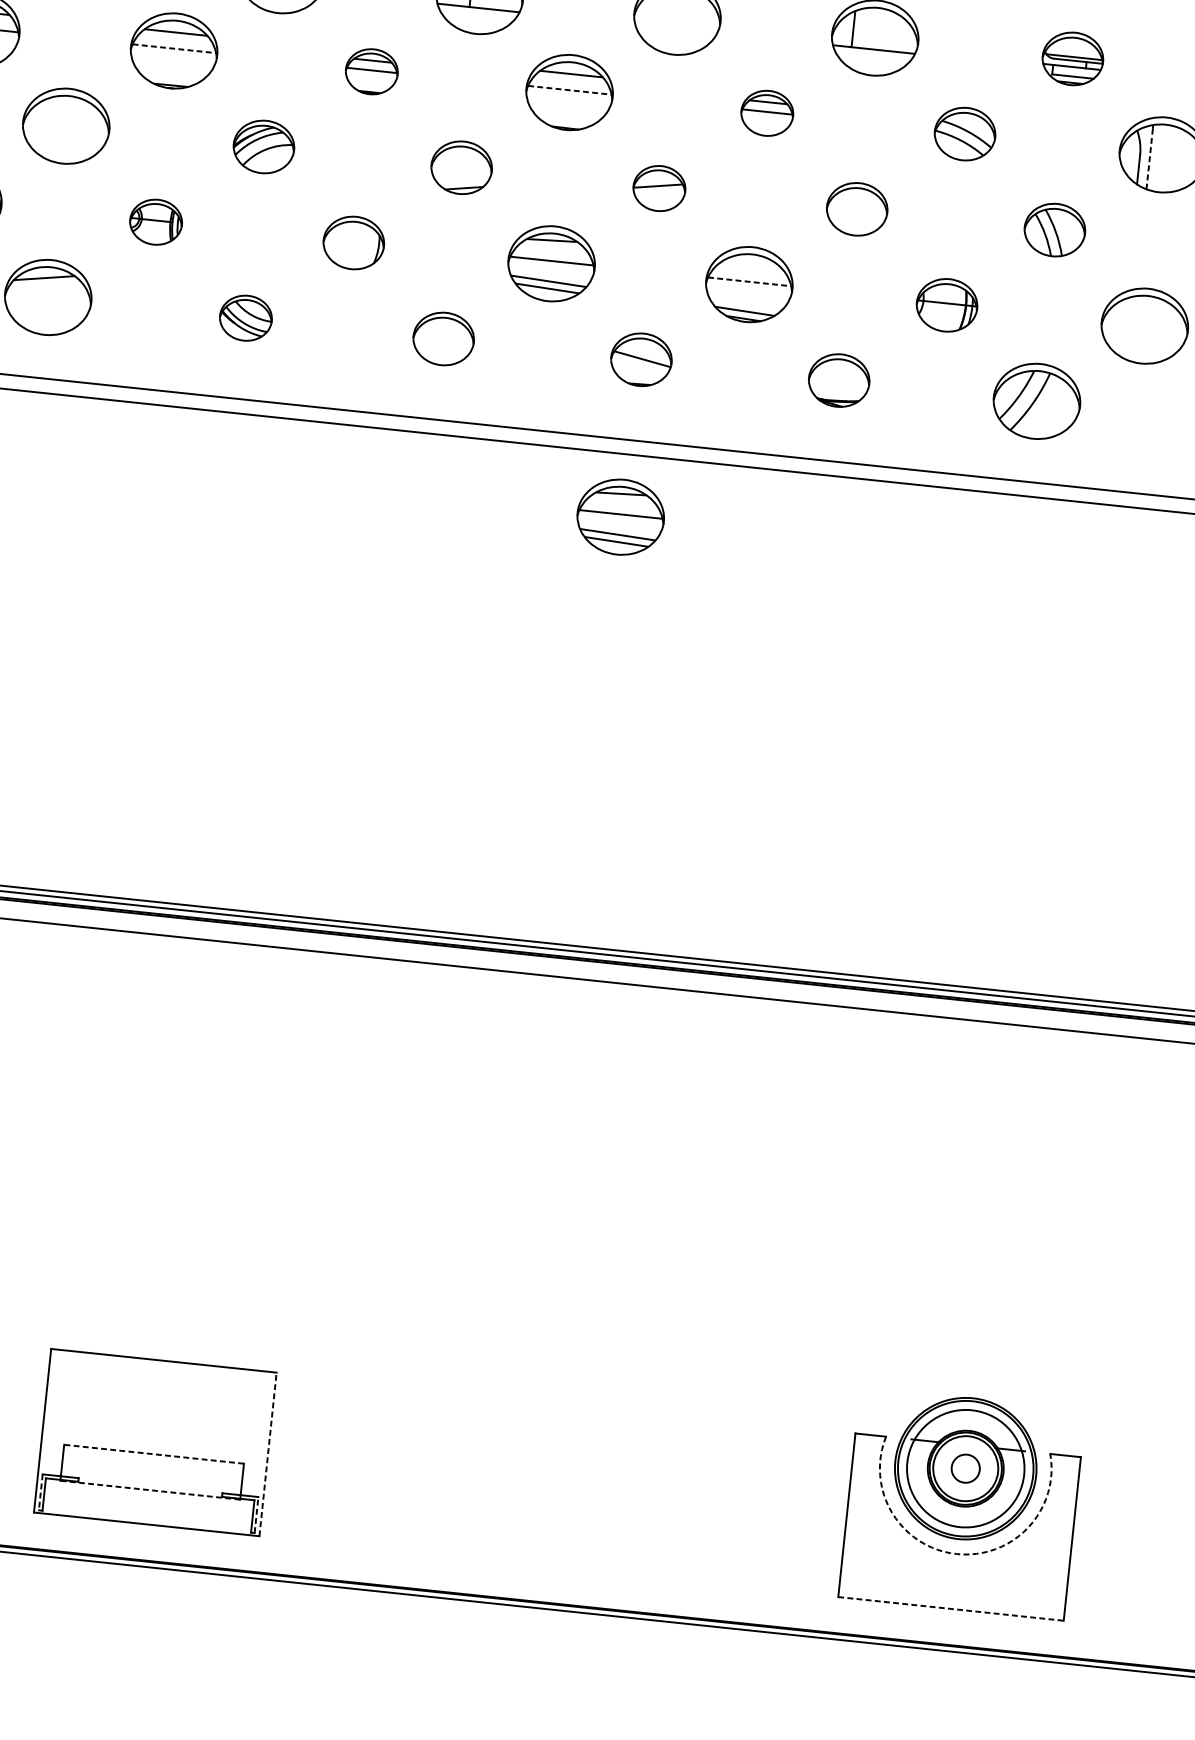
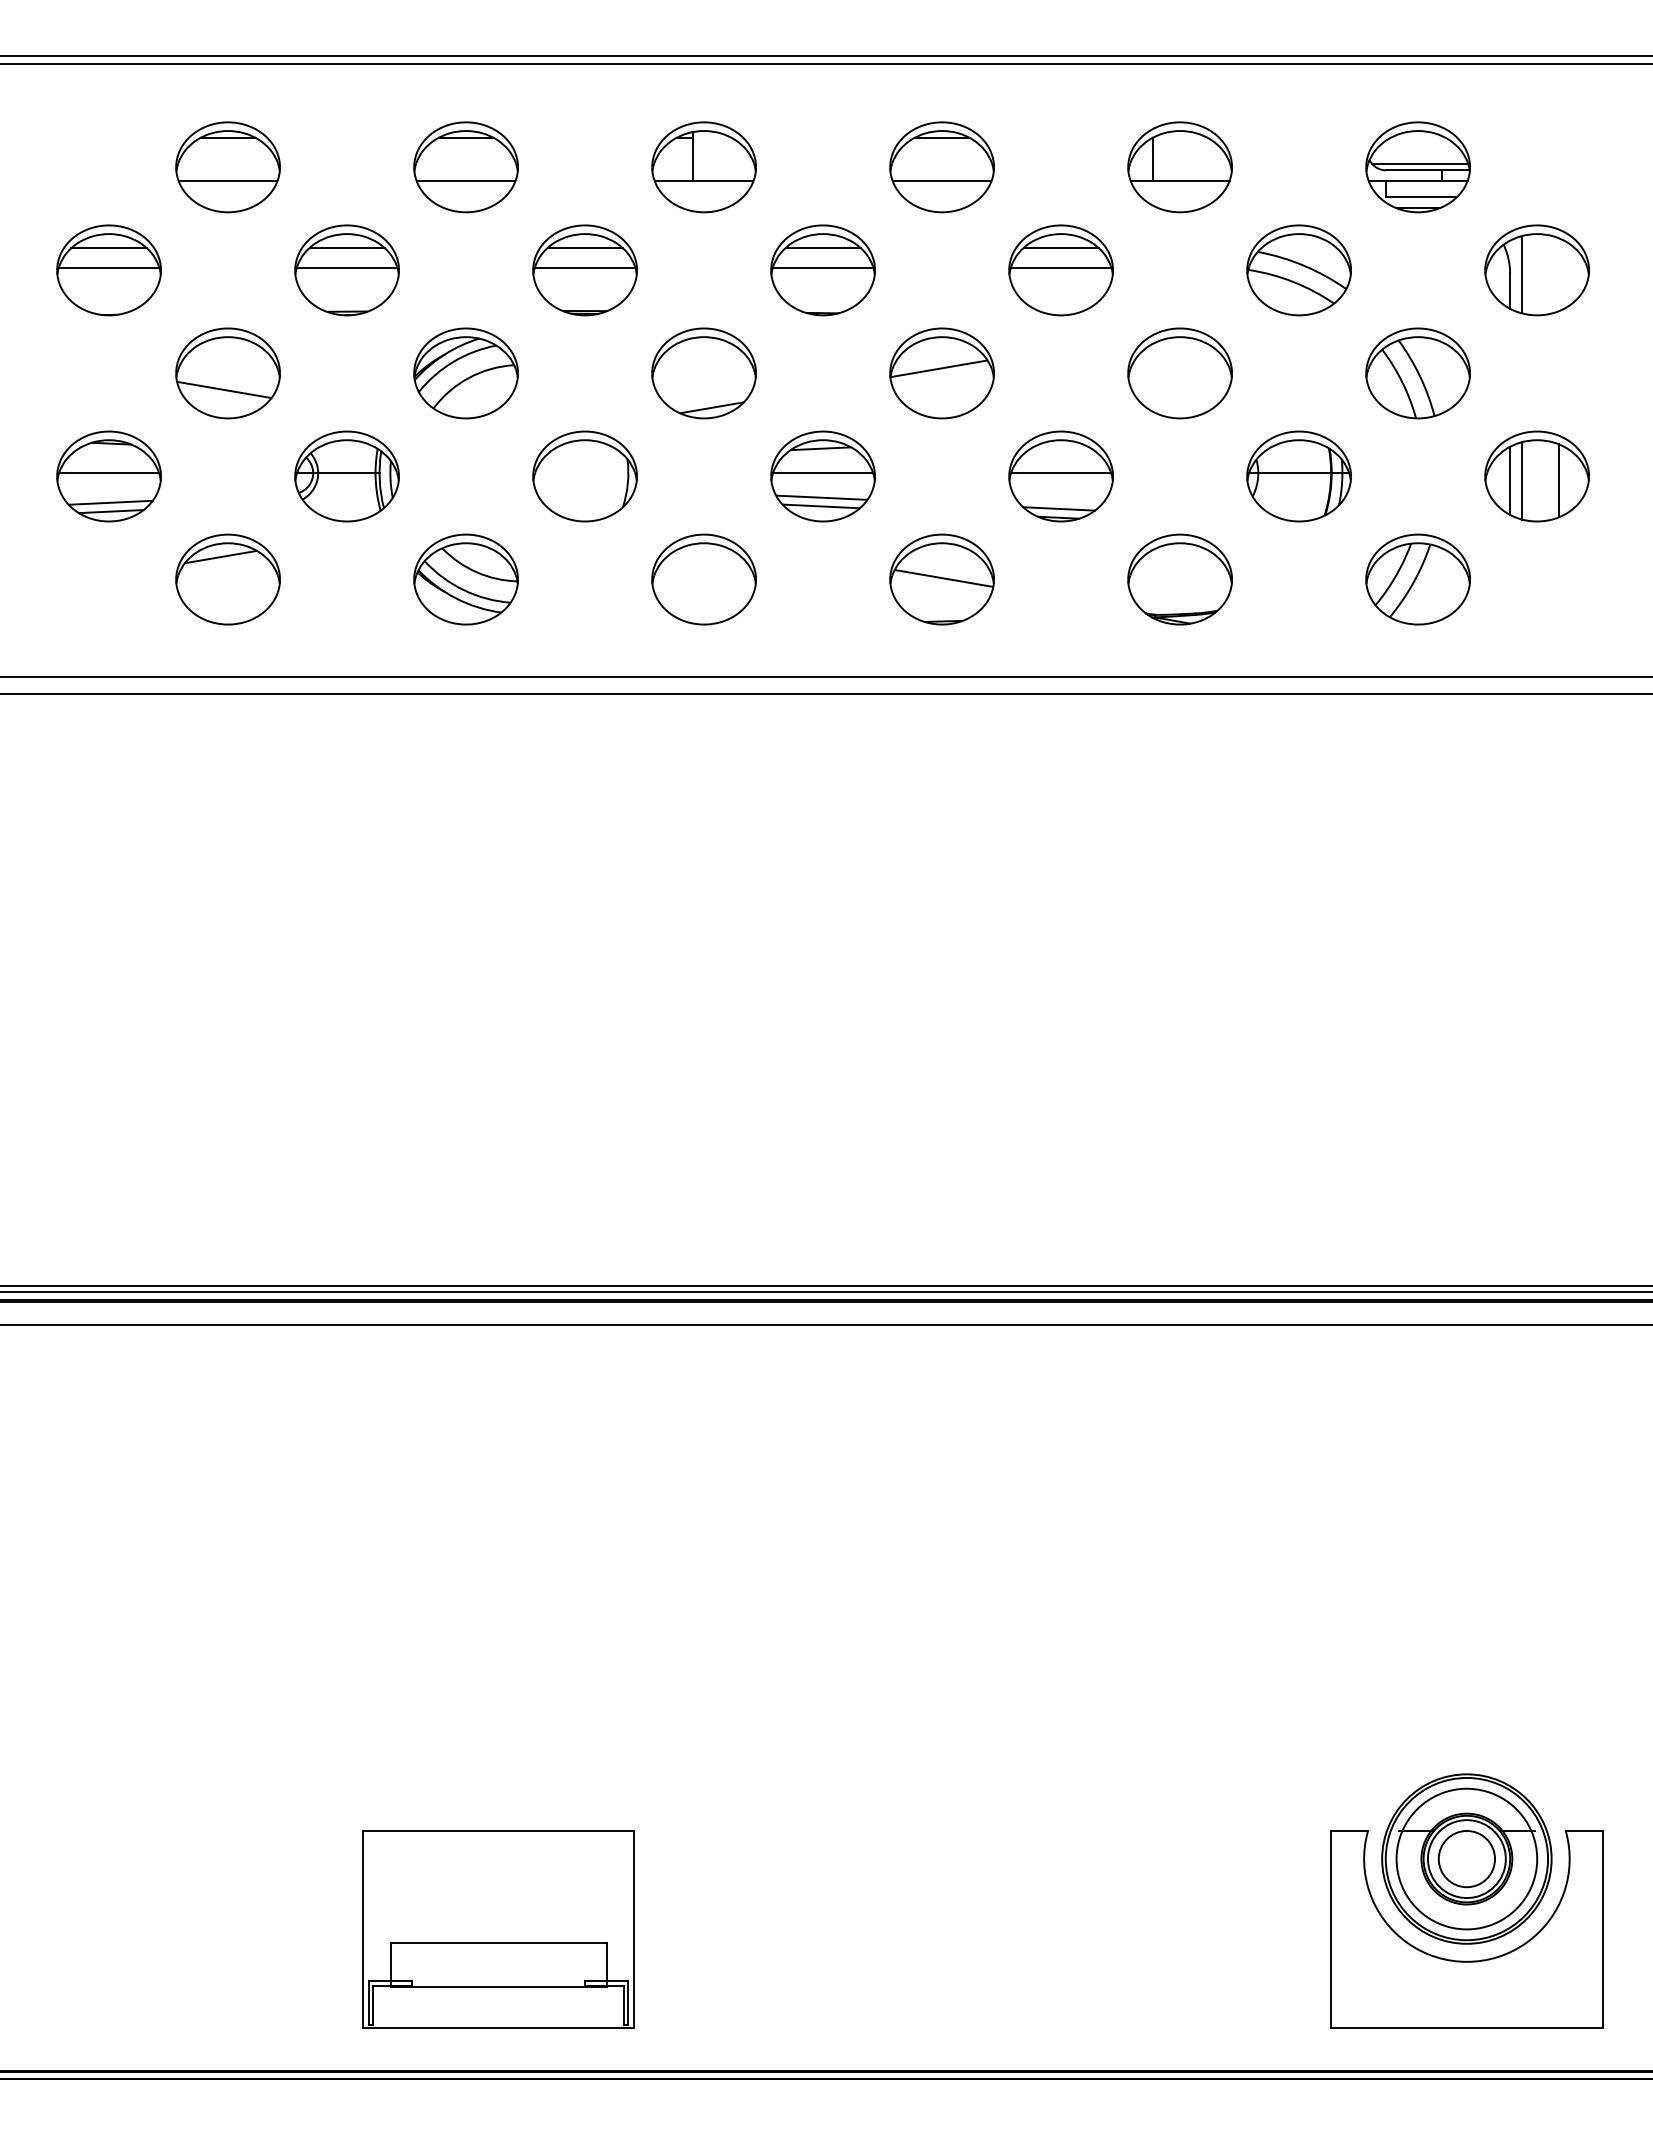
line: (675, 29) -> (941, 181), added
line: (174, 48) -> (347, 267), dashed -> solid
part: (1072, 58) -> (1417, 167), size x1.43
part: (371, 71) -> (584, 270), size x1.67
line: (570, 90) -> (823, 267), dashed -> solid
part: (766, 113) -> (1060, 270), size x1.67
part: (964, 134) -> (1298, 270), size x1.43
line: (61, 139) -> (224, 389), added
part: (263, 146) -> (465, 373), size x1.43
line: (1150, 159) -> (1522, 277), dashed -> solid
part: (461, 167) -> (703, 373), size x1.43
part: (658, 188) -> (941, 373), size x1.67
part: (856, 209) -> (1179, 373), size x1.43
part: (155, 222) -> (346, 476), size x1.67
part: (1054, 230) -> (1417, 373), size x1.43
part: (353, 242) -> (584, 476), size x1.43
line: (749, 282) -> (1061, 473), dashed -> solid
part: (946, 305) -> (1298, 476), size x1.43
part: (245, 318) -> (465, 579), size x1.67
line: (1122, 327) -> (1510, 480), added
line: (1132, 328) -> (1522, 480), added
line: (1162, 331) -> (1558, 480), added
part: (443, 338) -> (703, 579), size x1.43
part: (640, 359) -> (941, 579), size x1.43
part: (838, 380) -> (1179, 579), size x1.43
part: (620, 517) -> (936, 769), removed
line: (268, 1453) -> (634, 1928), dashed -> solid
line: (153, 1454) -> (498, 1943), dashed -> solid
circle: (965, 1468) -> (1466, 1858), size x1.67
line: (150, 1489) -> (498, 1986), dashed -> solid
line: (40, 1491) -> (368, 2002), dashed -> solid
line: (256, 1514) -> (628, 2002), dashed -> solid
arc: (956, 1553) -> (1466, 1961), dashed -> solid
line: (950, 1608) -> (1466, 2027), dashed -> solid

